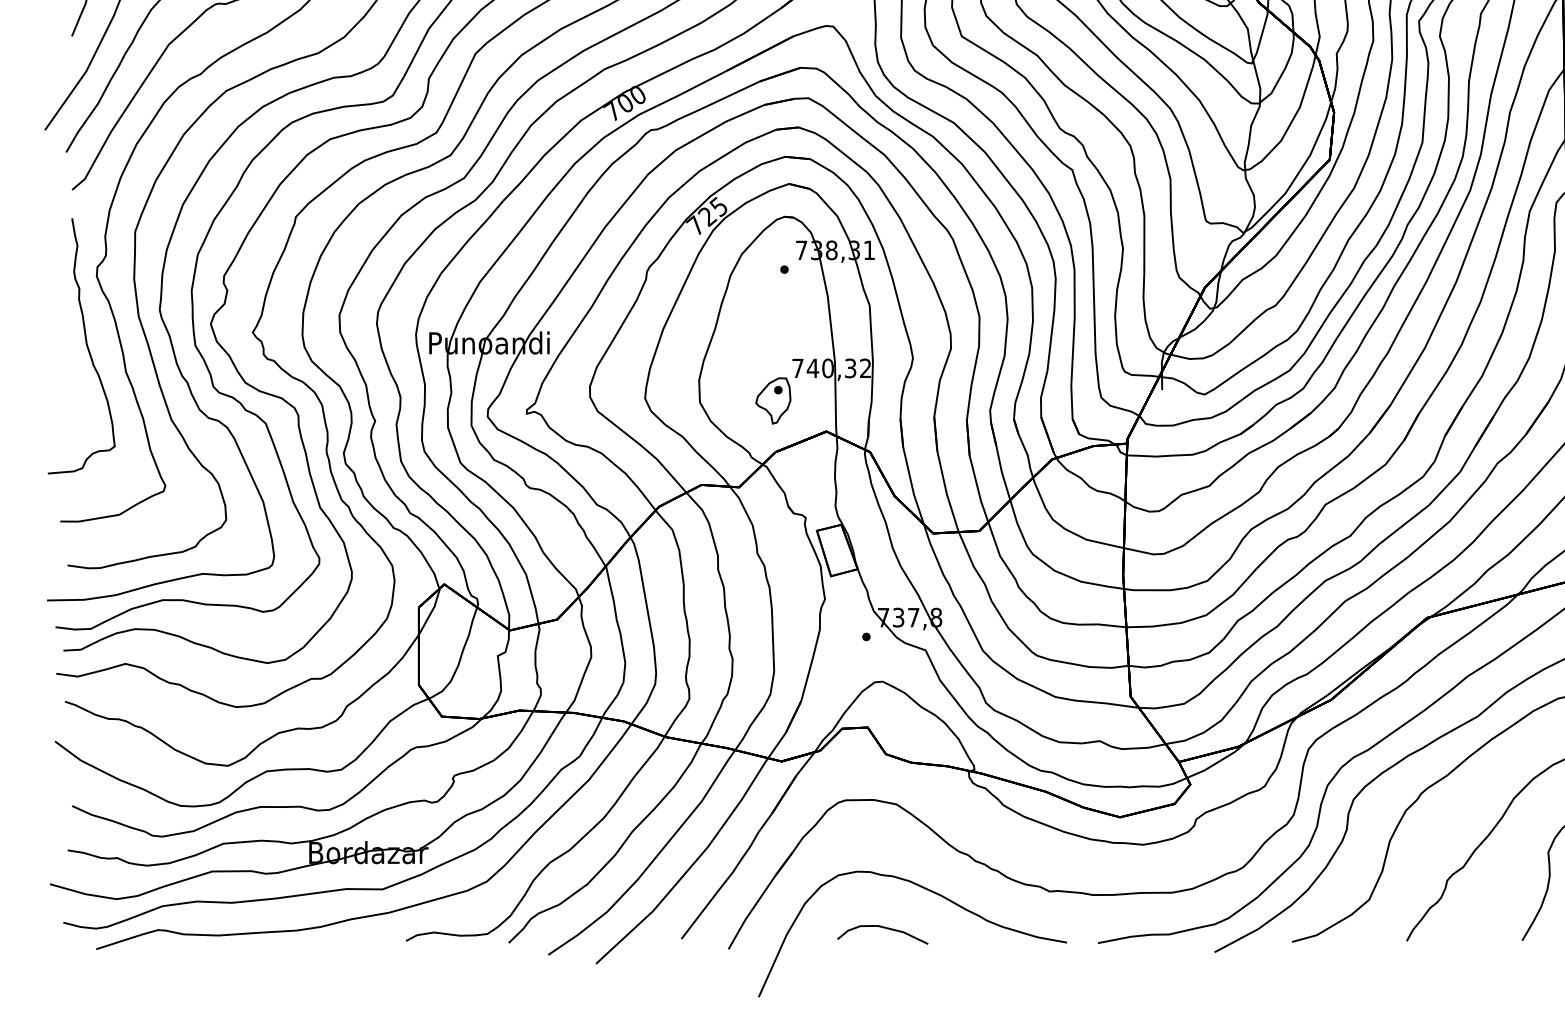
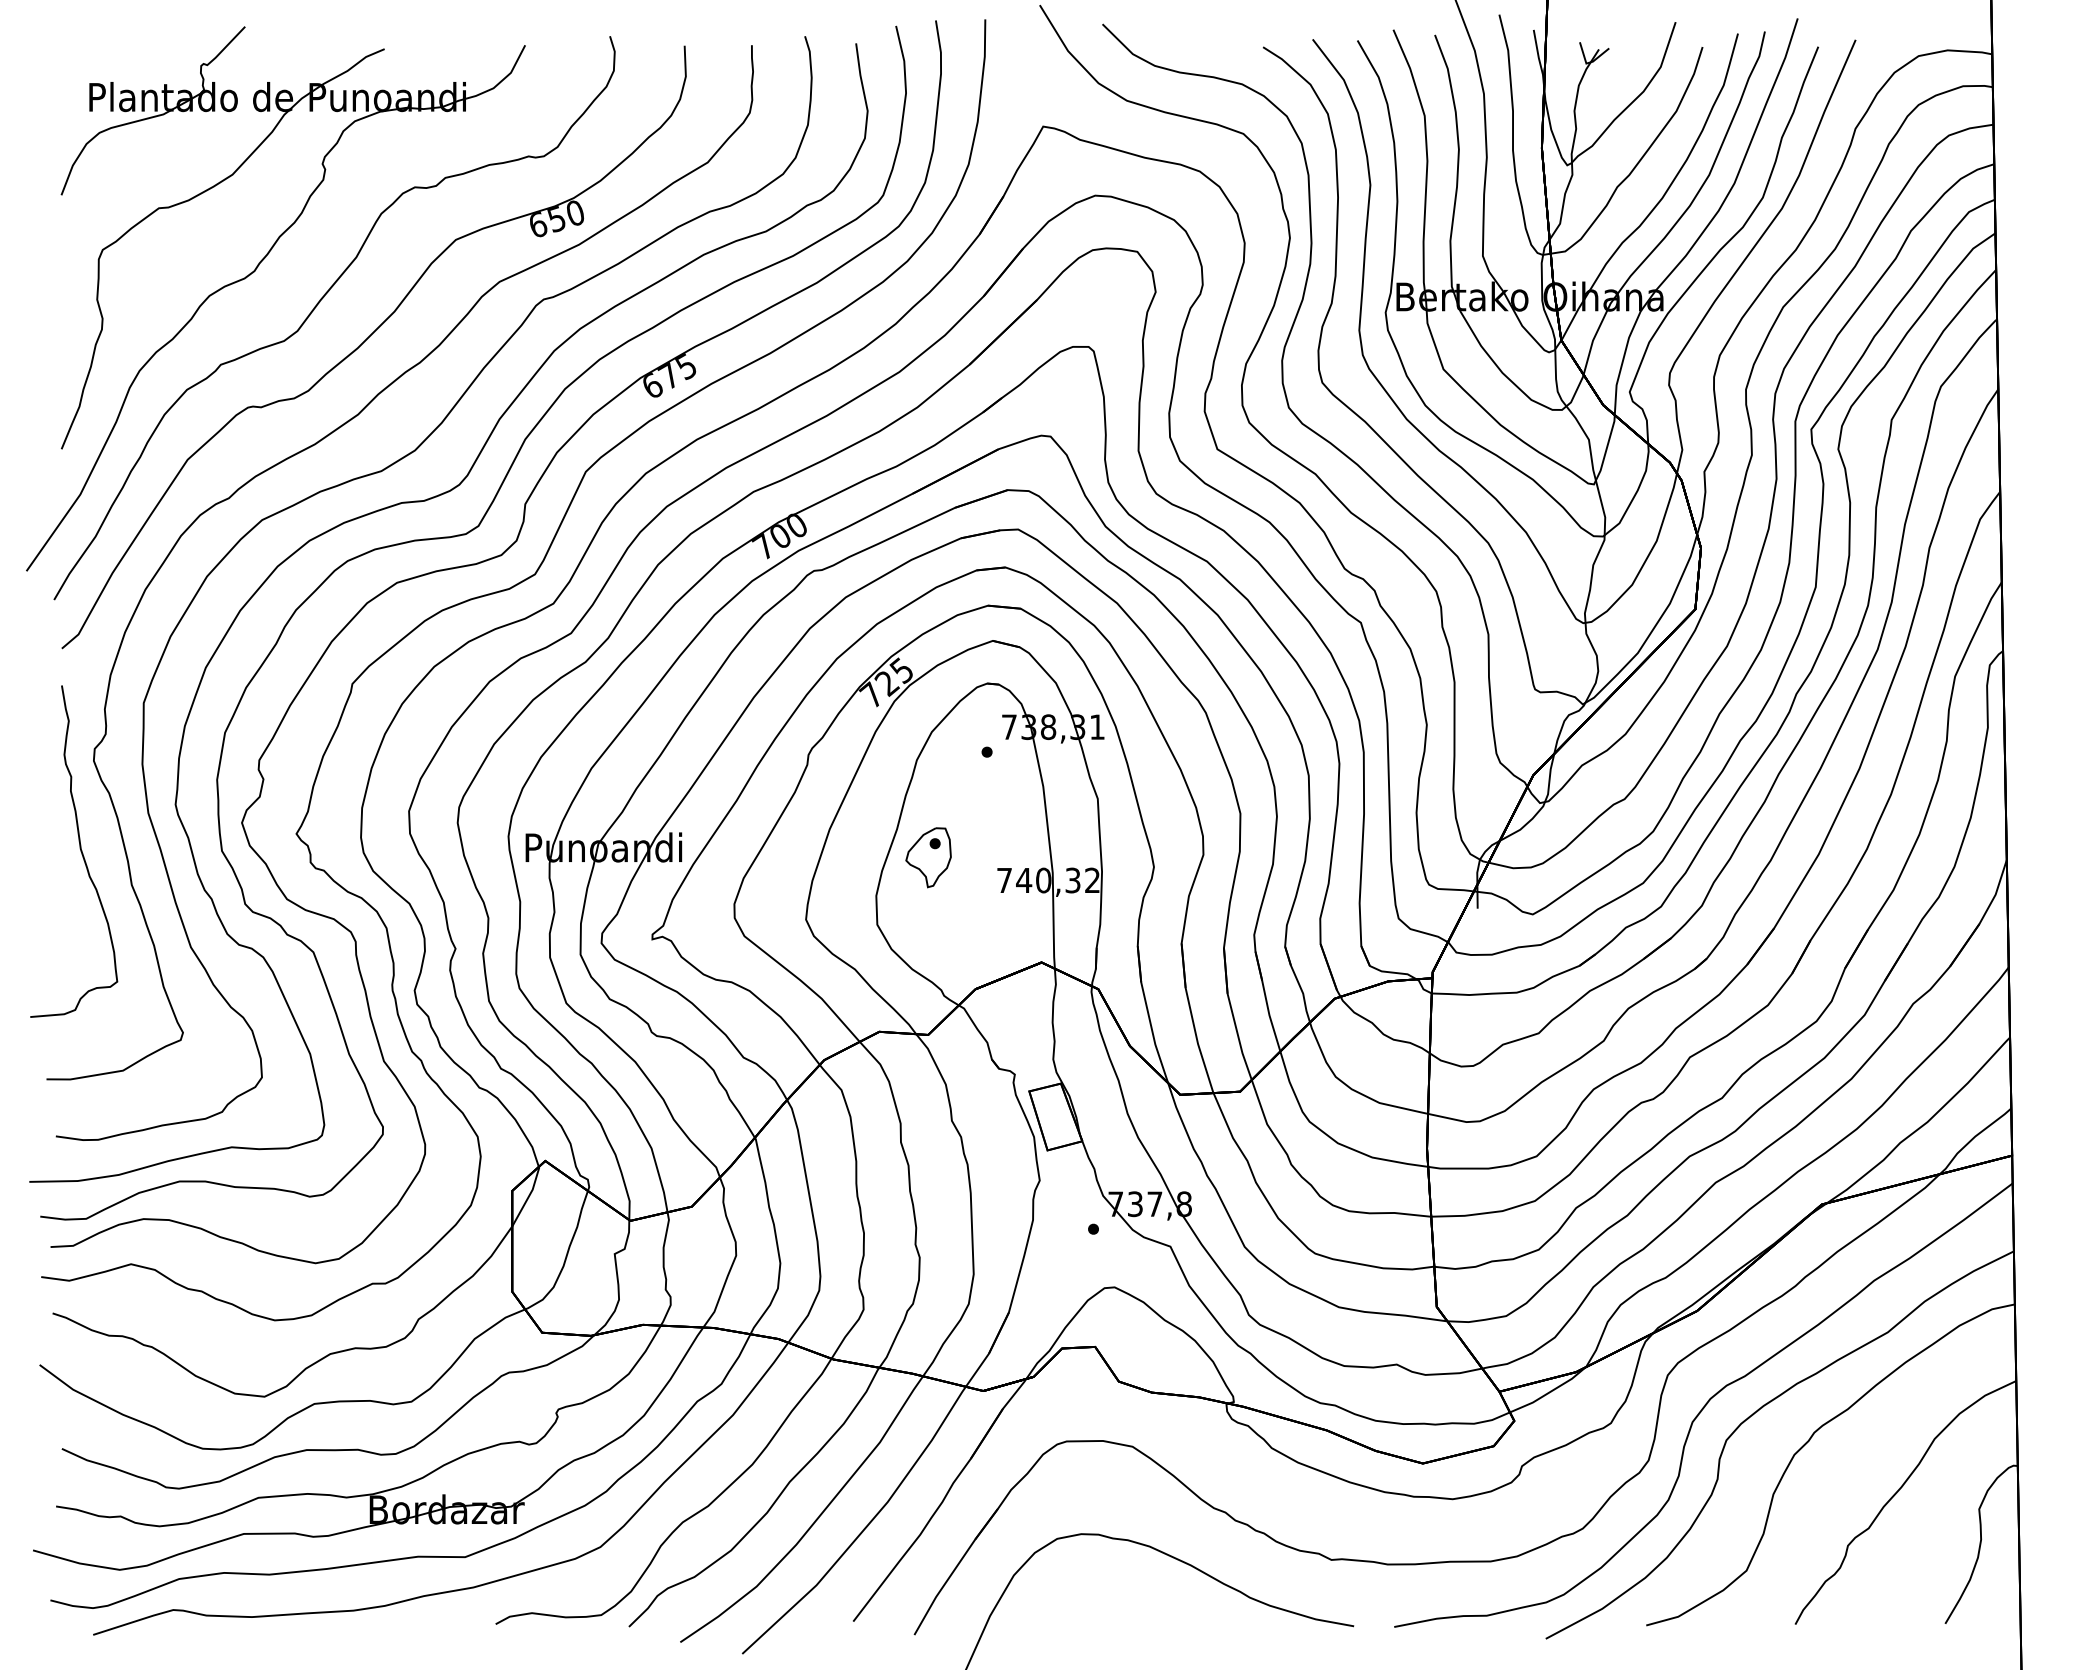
part: (773, 400) -> (928, 857), moved
curve: (883, 928) -> (1115, 1607), removed

